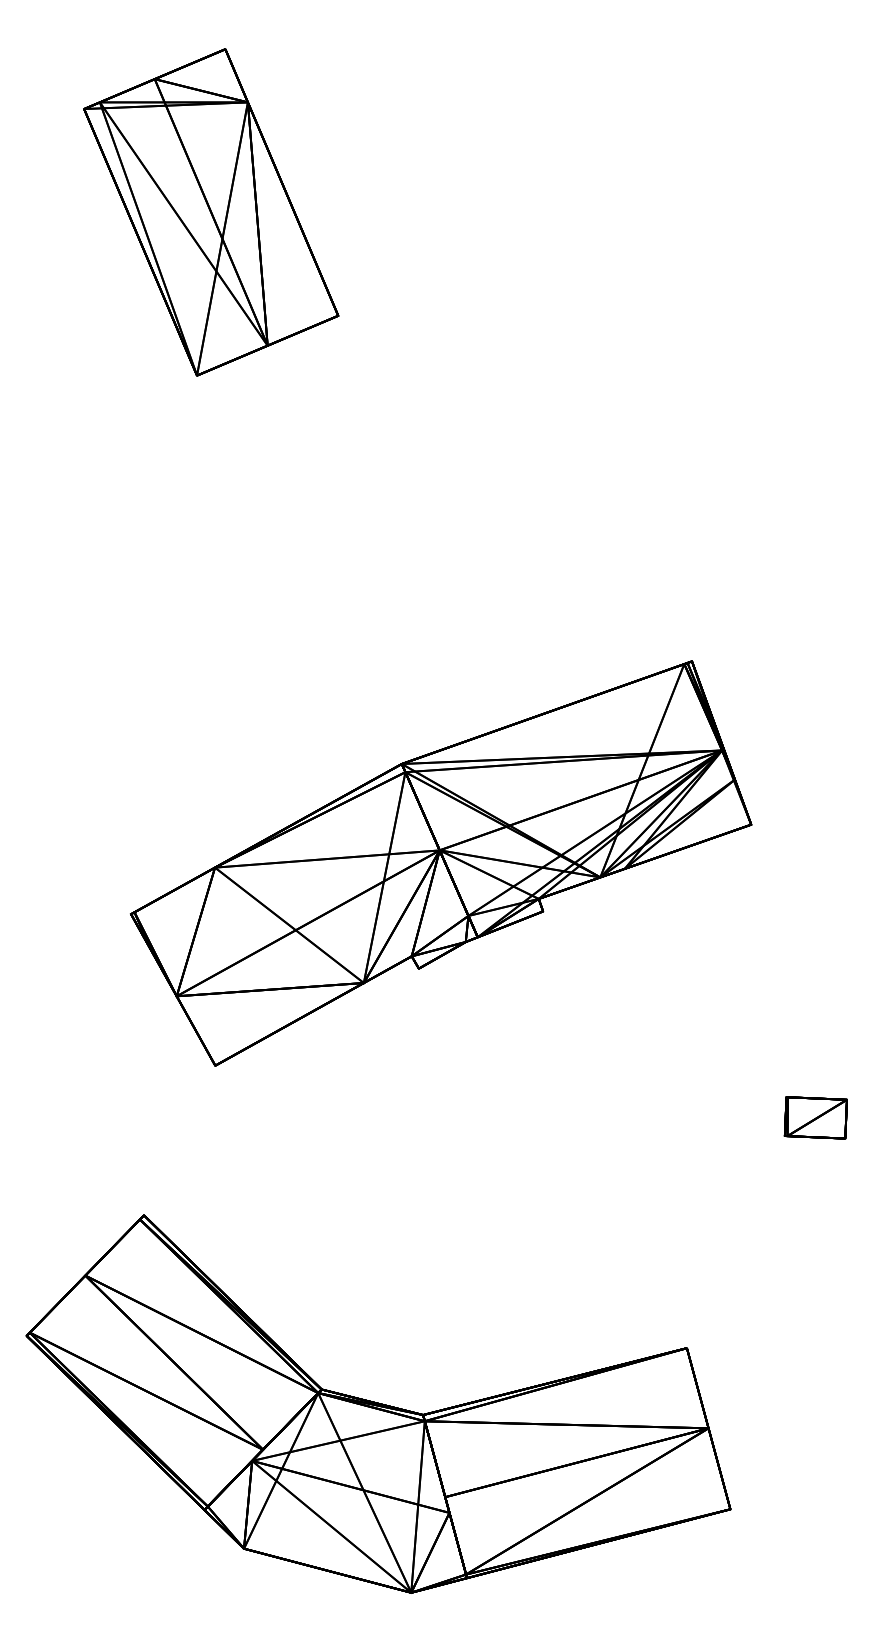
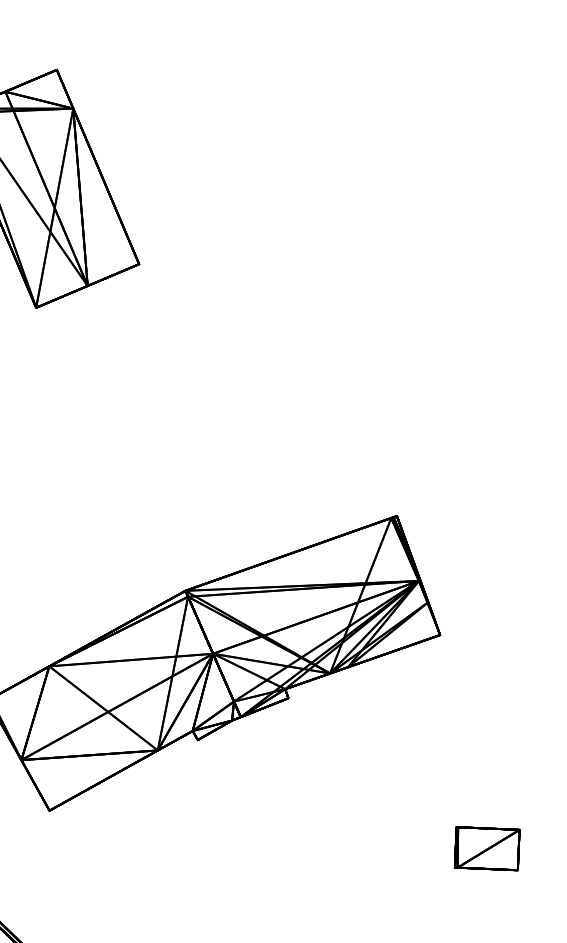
part: (815, 1117) -> (486, 848), size x1.43

